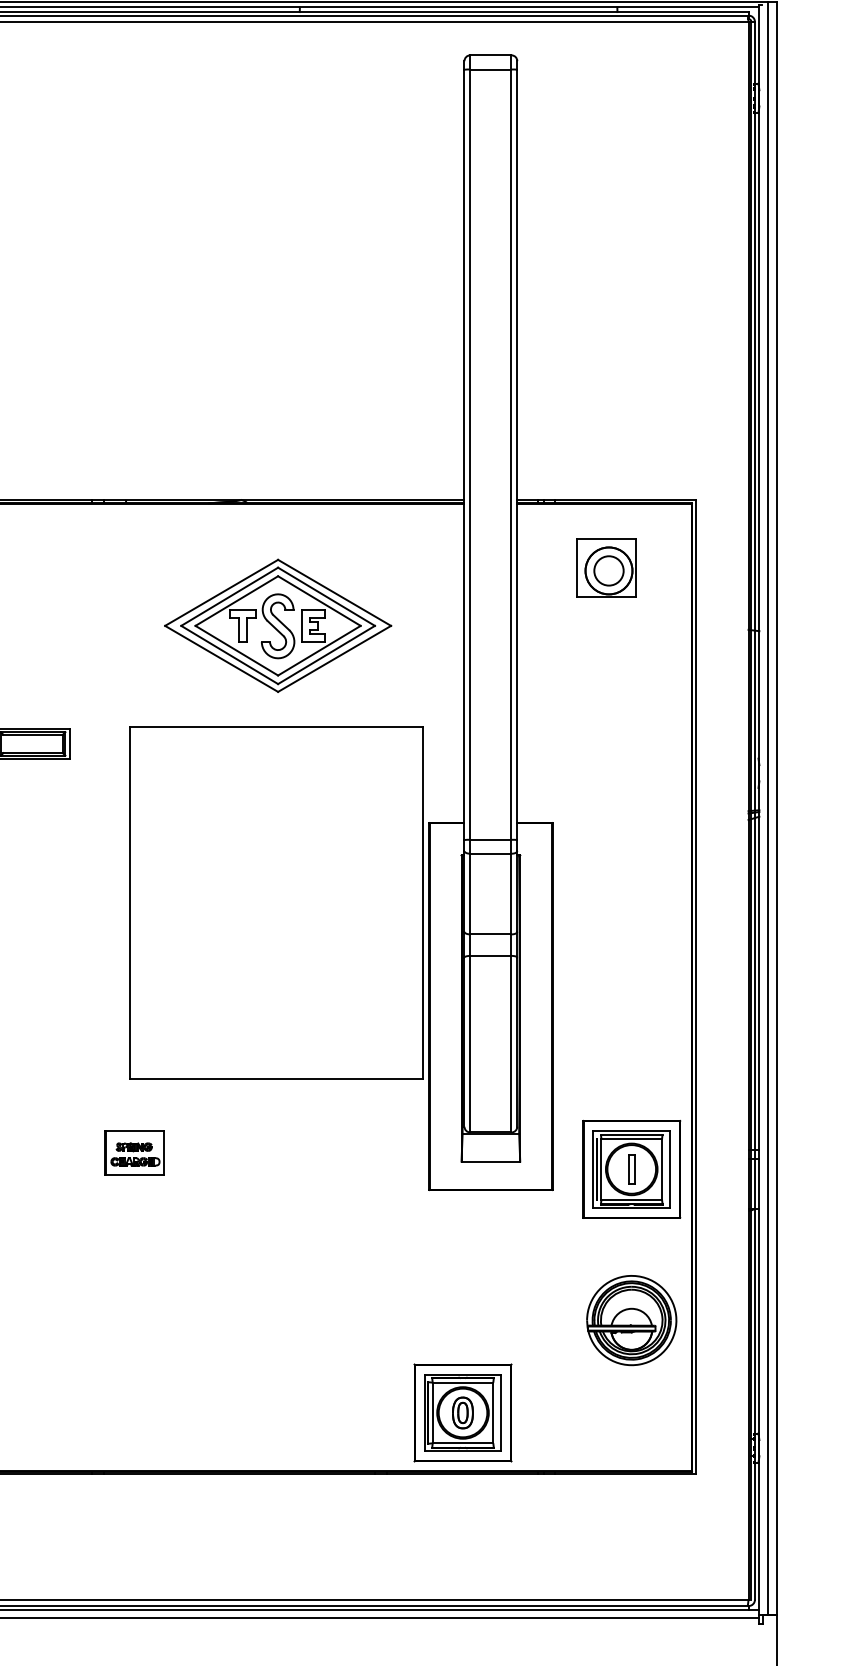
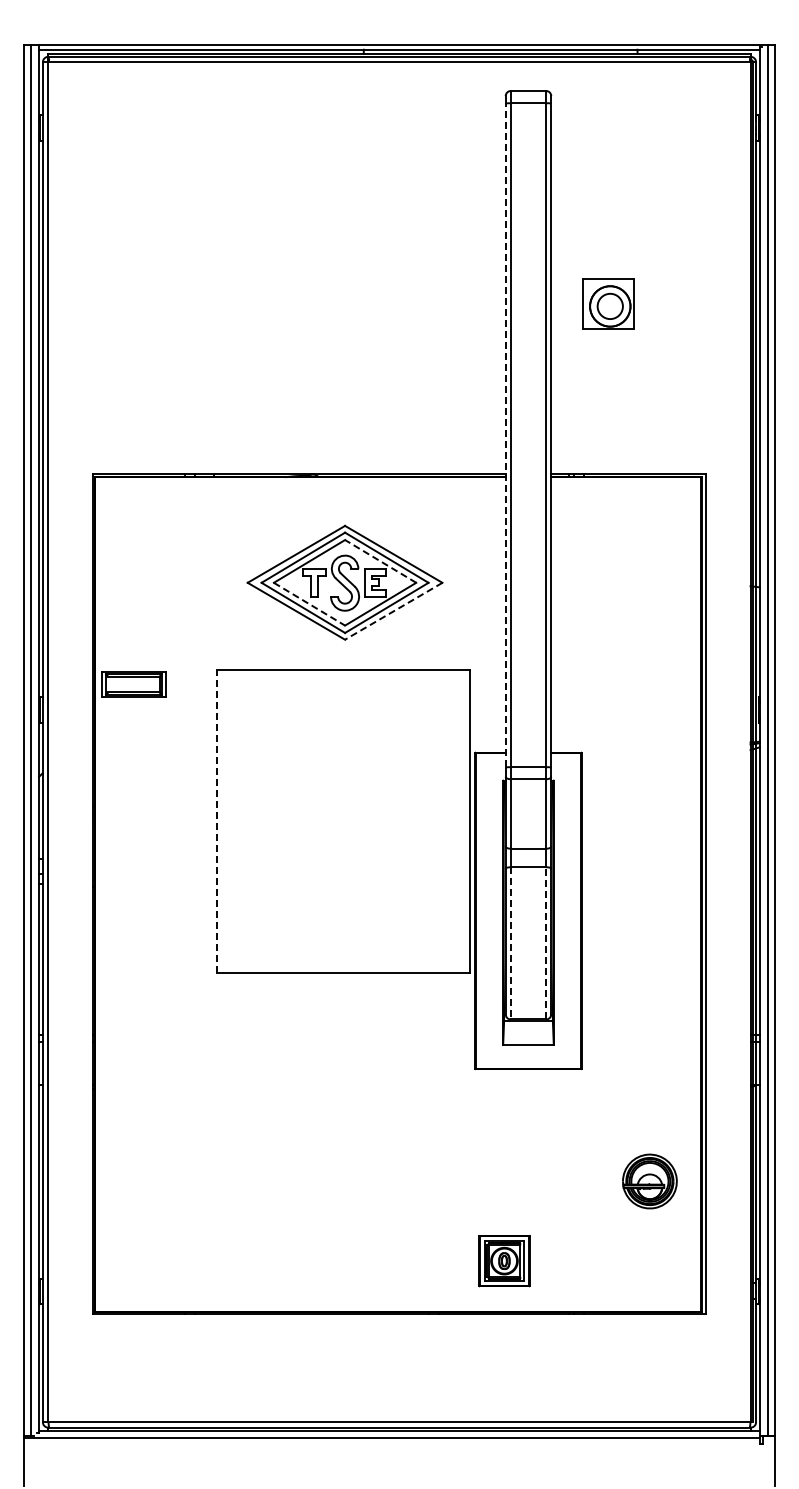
line: (464, 454) -> (505, 435), solid -> dashed
part: (606, 567) -> (608, 303), moved
line: (319, 601) -> (380, 561), solid -> dashed
line: (236, 651) -> (309, 604), solid -> dashed
line: (334, 659) -> (393, 611), solid -> dashed
line: (130, 902) -> (217, 821), solid -> dashed
line: (511, 1043) -> (546, 942), solid -> dashed
line: (470, 1044) -> (510, 943), solid -> dashed
part: (133, 1152) -> (220, 1036), removed
part: (631, 1169) -> (649, 1051), removed
part: (631, 1320) -> (649, 1181), size x0.7
part: (463, 1412) -> (504, 1260), size x0.6

